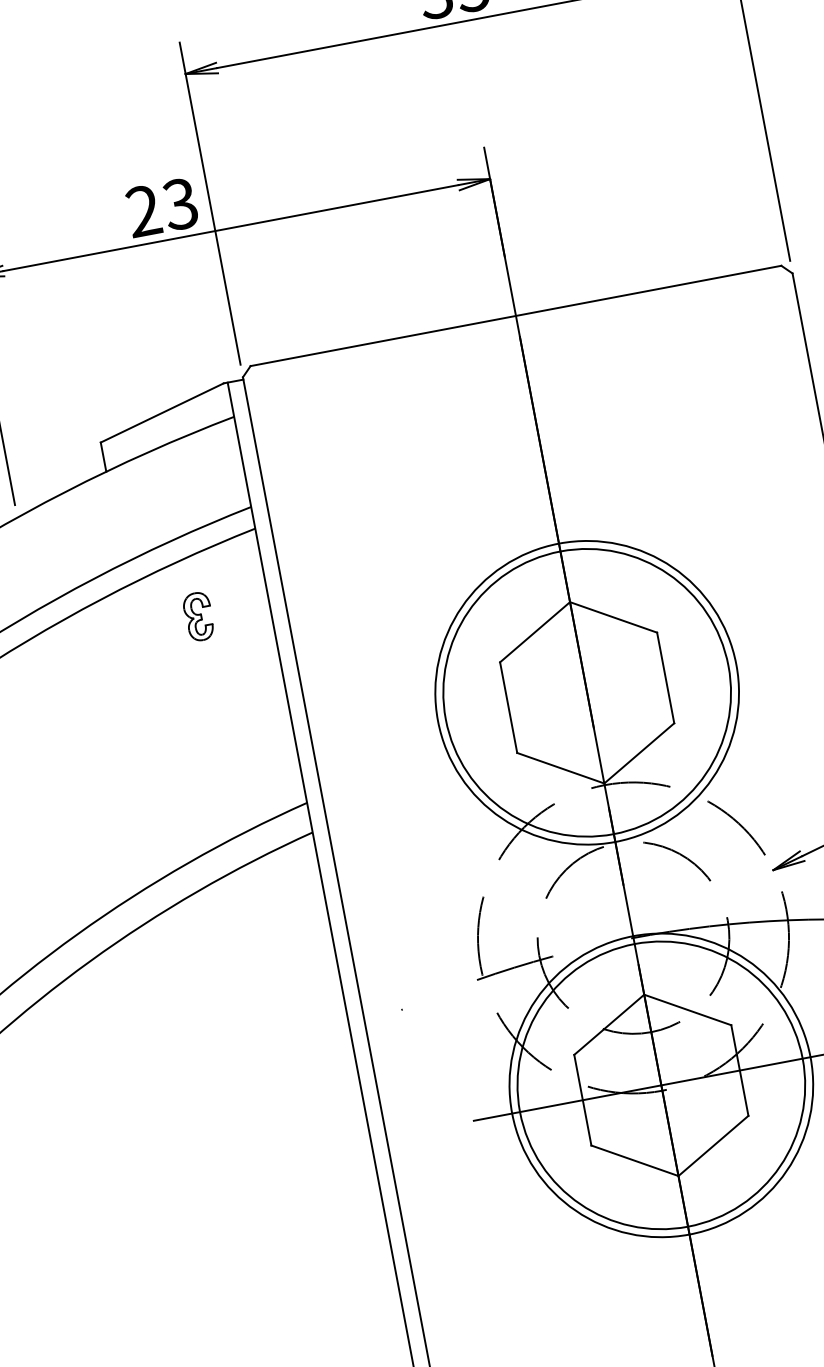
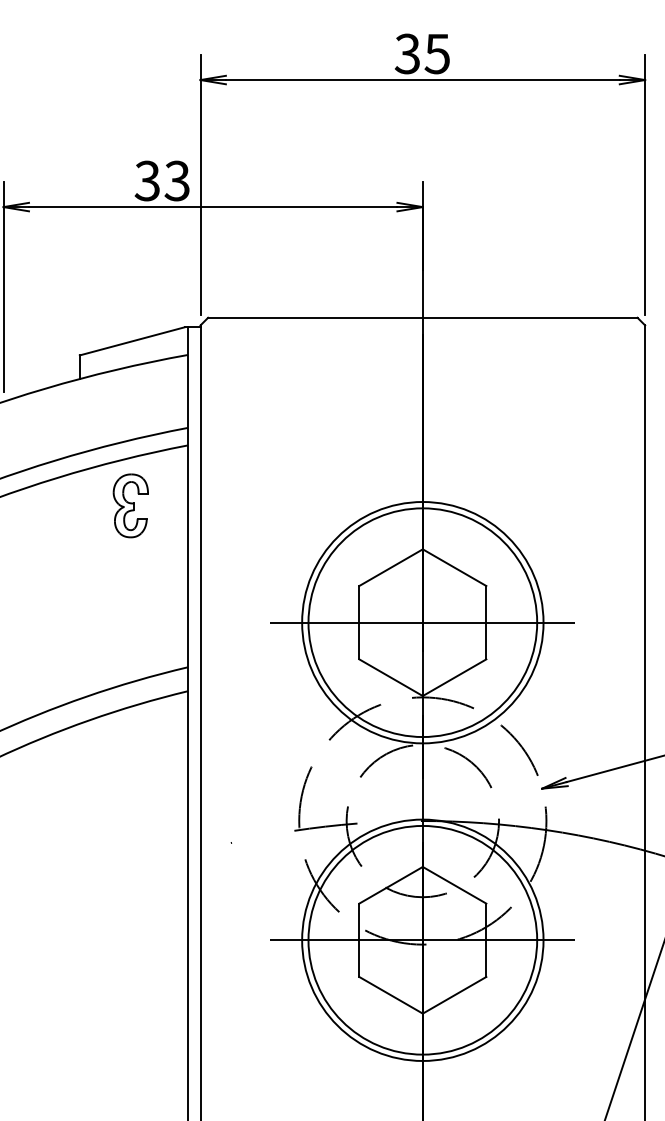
text: (142, 210) -> (146, 180), 23 -> 33
part: (198, 616) -> (130, 505), size x1.67
line: (586, 692) -> (422, 622), added

